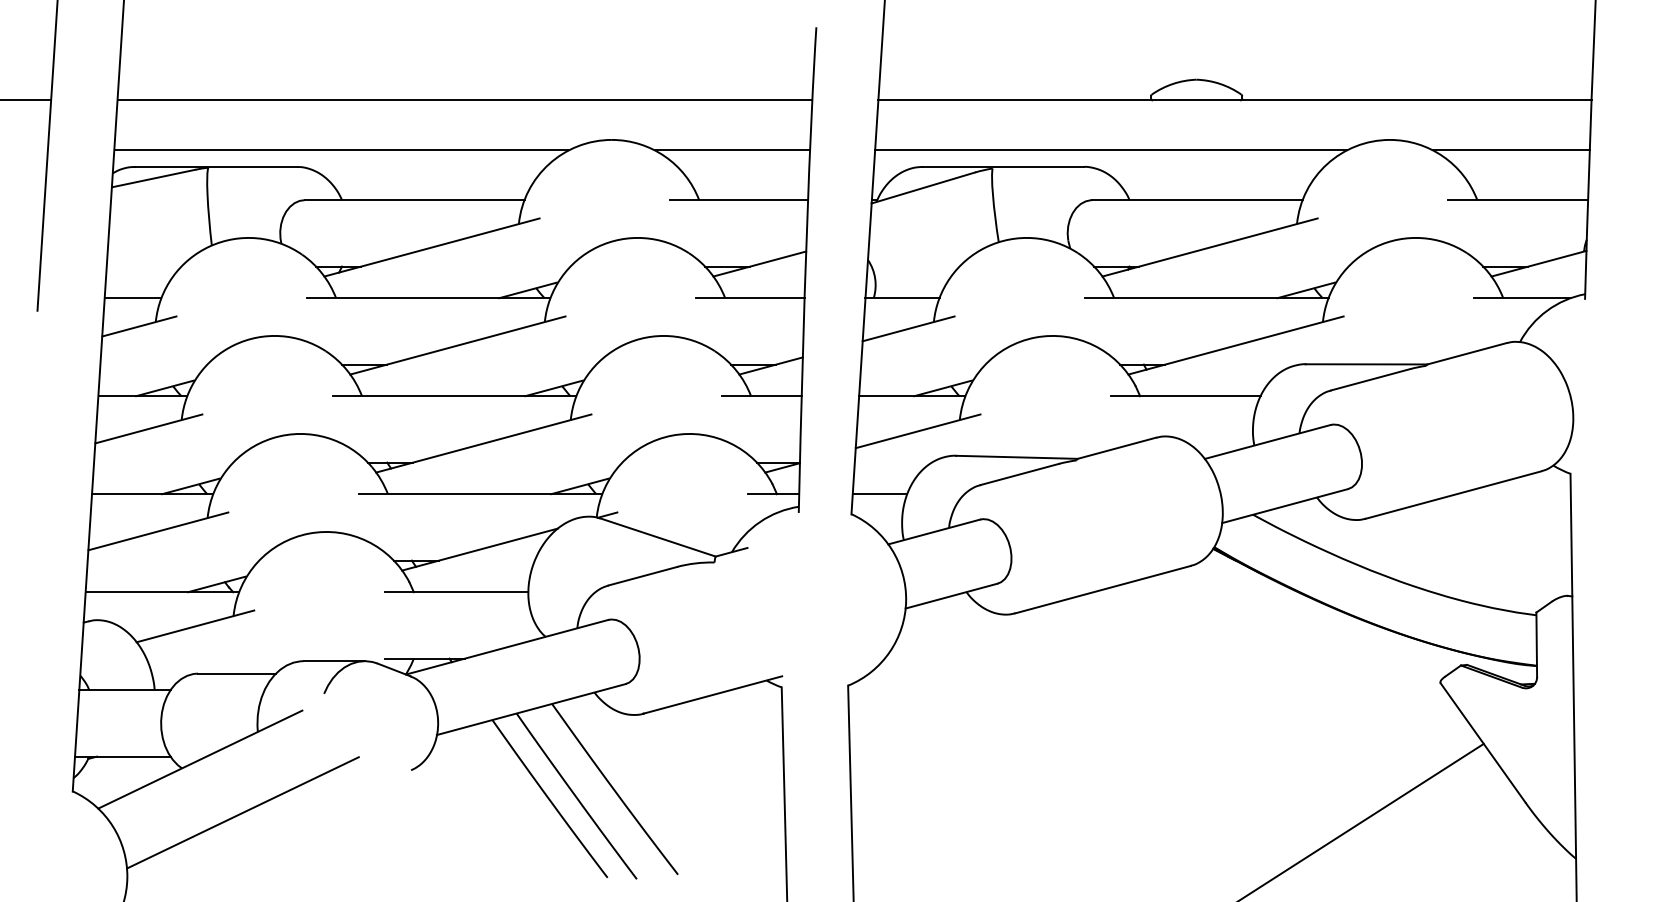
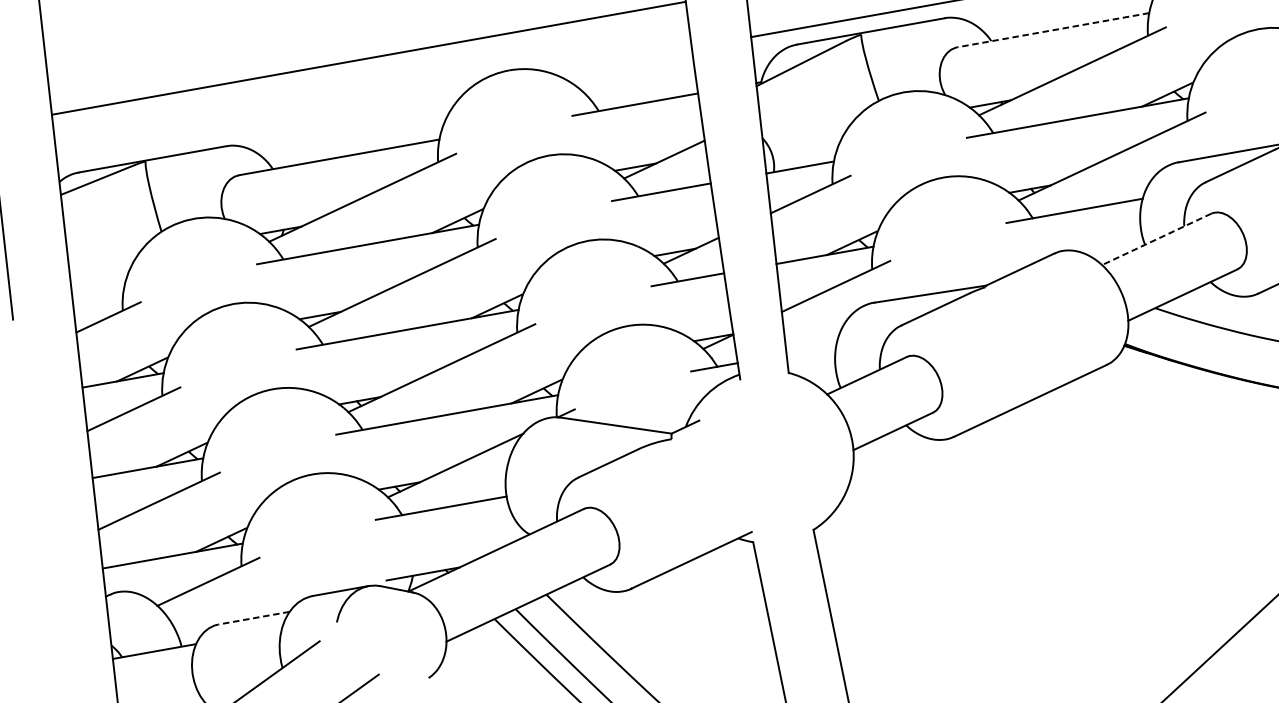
line: (341, 150) -> (264, 124), removed
line: (732, 150) -> (621, 60), removed
line: (1196, 200) -> (1052, 30), solid -> dashed
line: (132, 298) -> (97, 292), removed
line: (1267, 442) -> (1156, 239), solid -> dashed
line: (879, 494) -> (811, 350), removed
line: (237, 673) -> (254, 618), solid -> dashed

